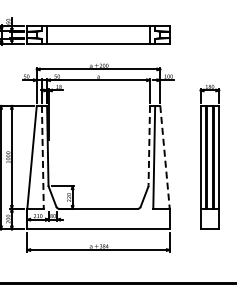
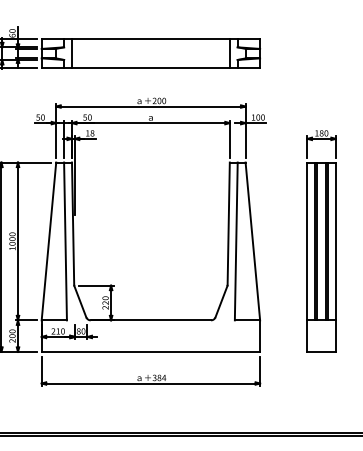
line: (149, 145) -> (229, 223), dashed -> solid
line: (42, 157) -> (64, 241), dashed -> solid
line: (165, 157) -> (253, 241), dashed -> solid

